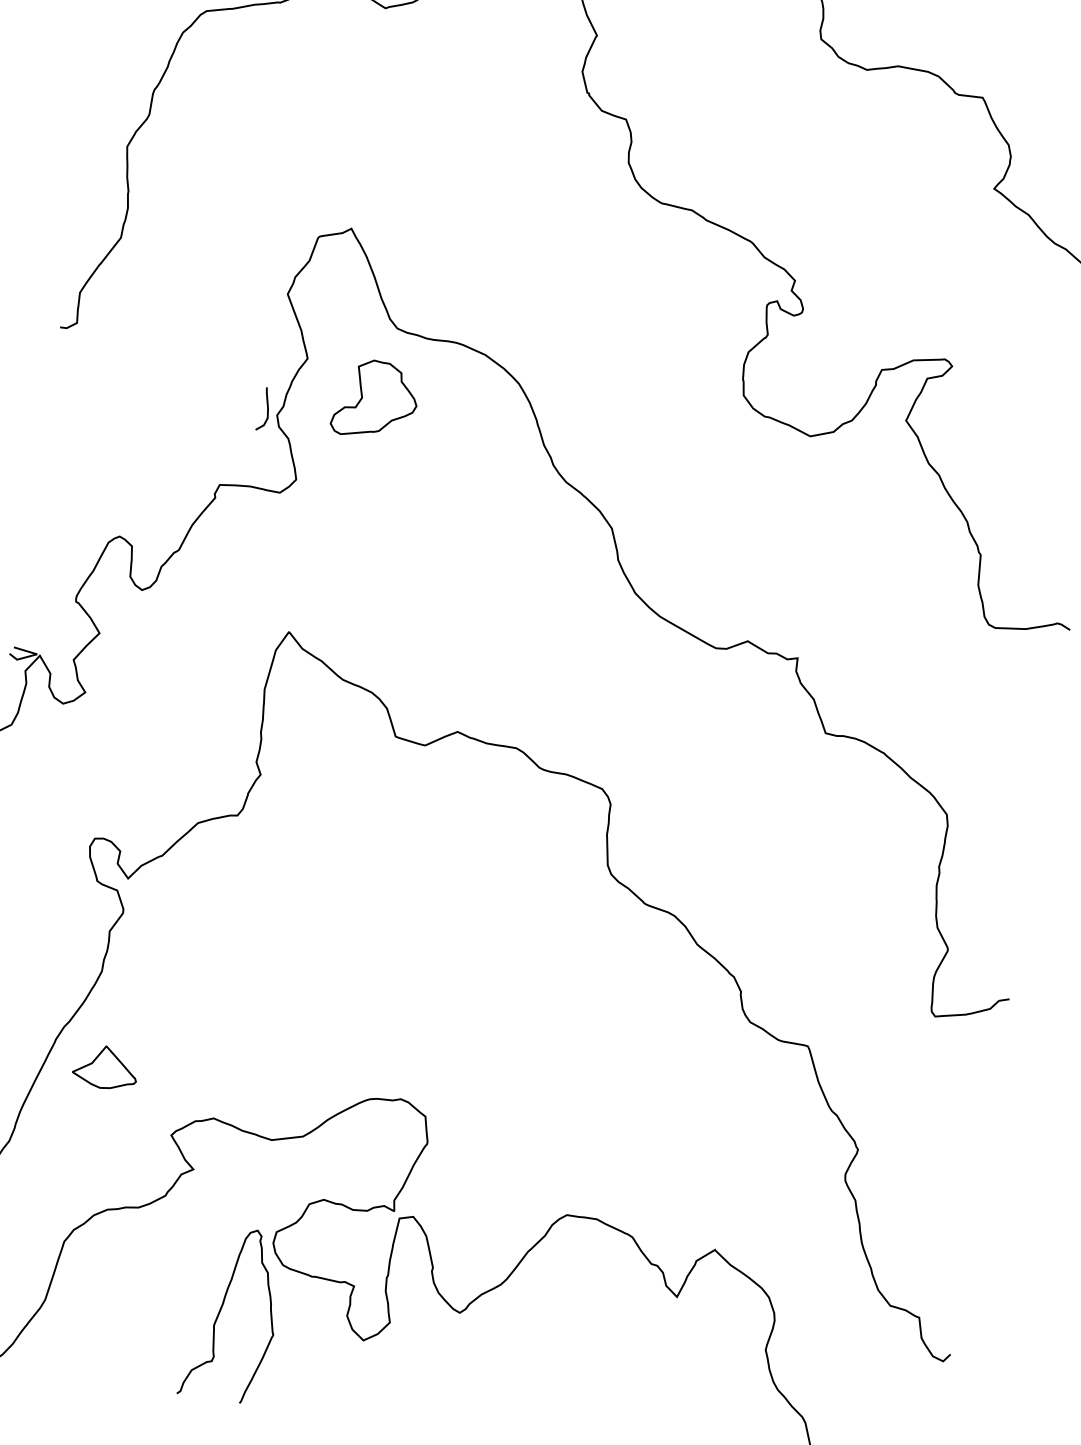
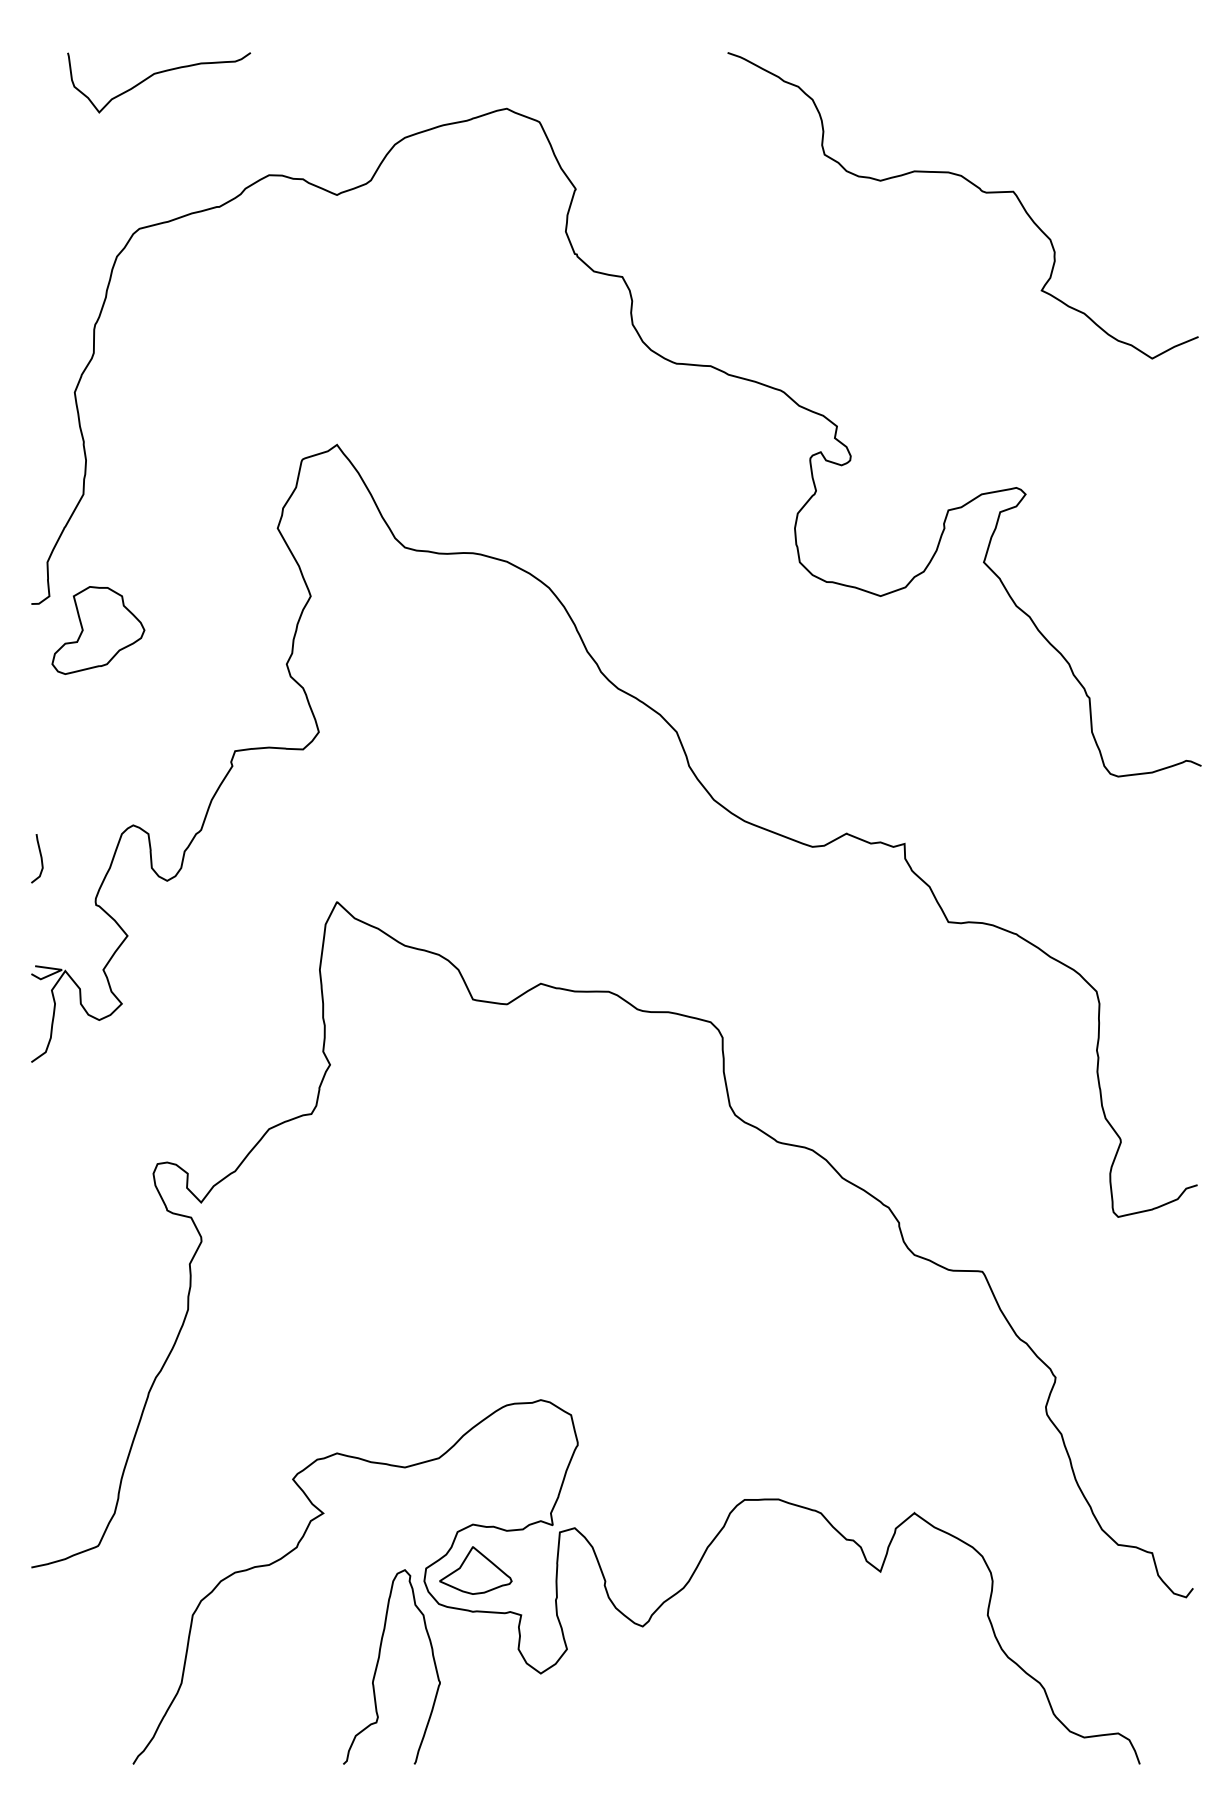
part: (375, 400) -> (98, 630), moved
curve: (266, 409) -> (40, 858), moved
part: (105, 1067) -> (475, 1570), moved

